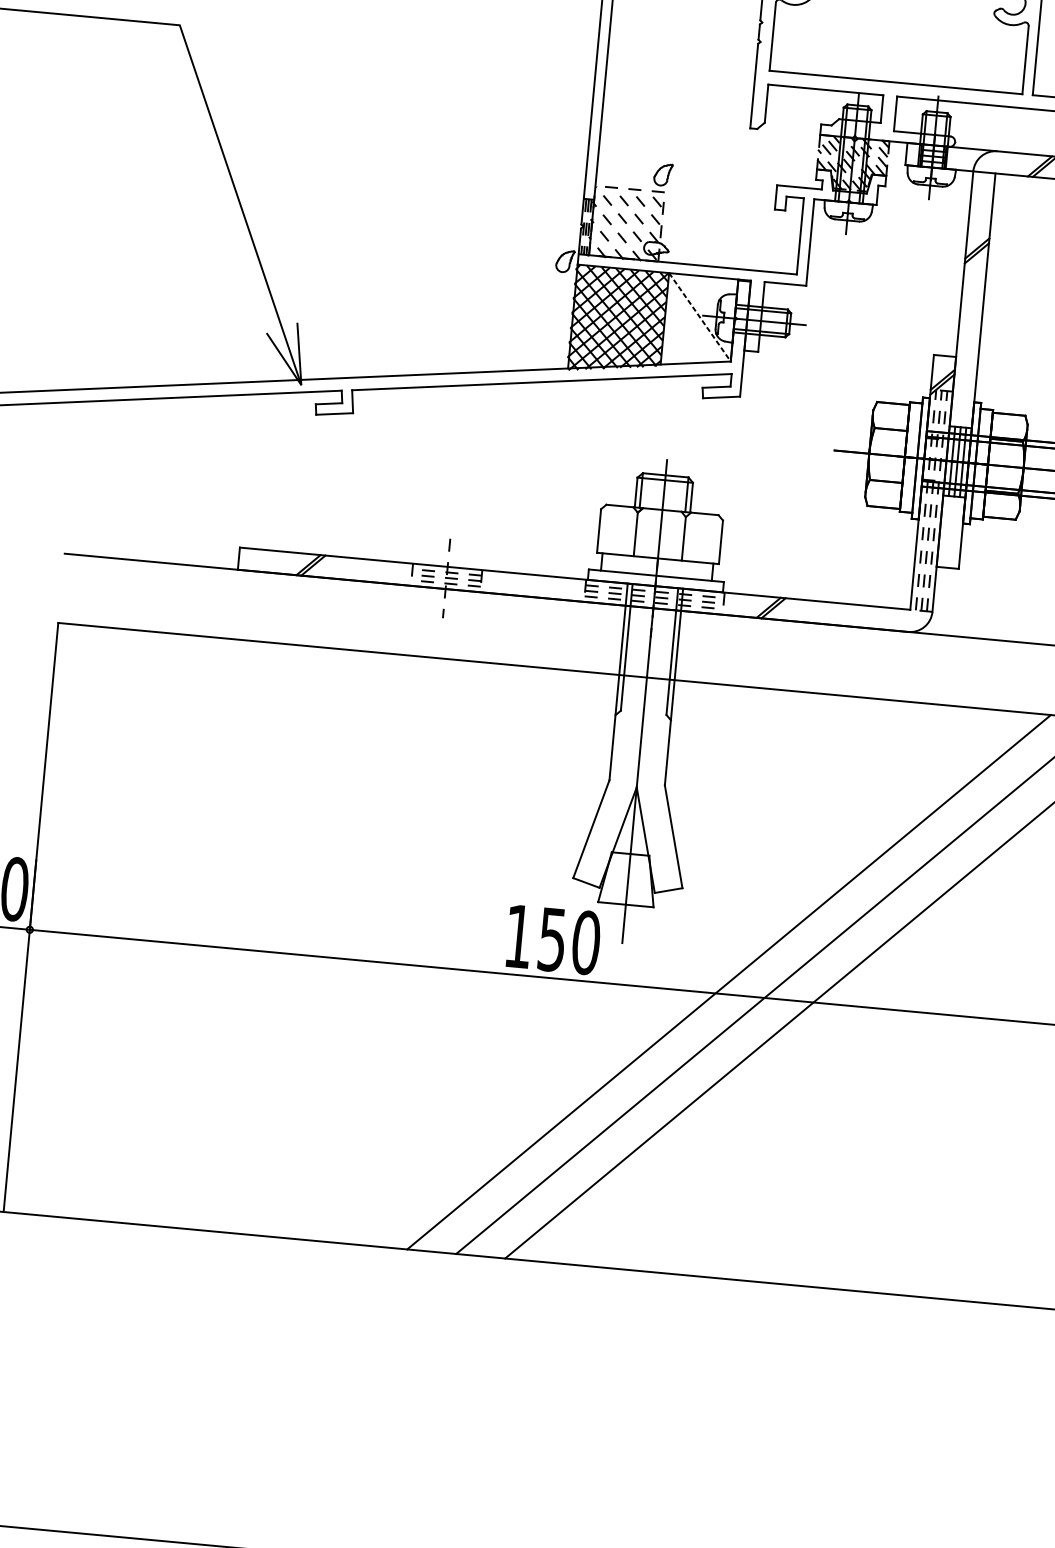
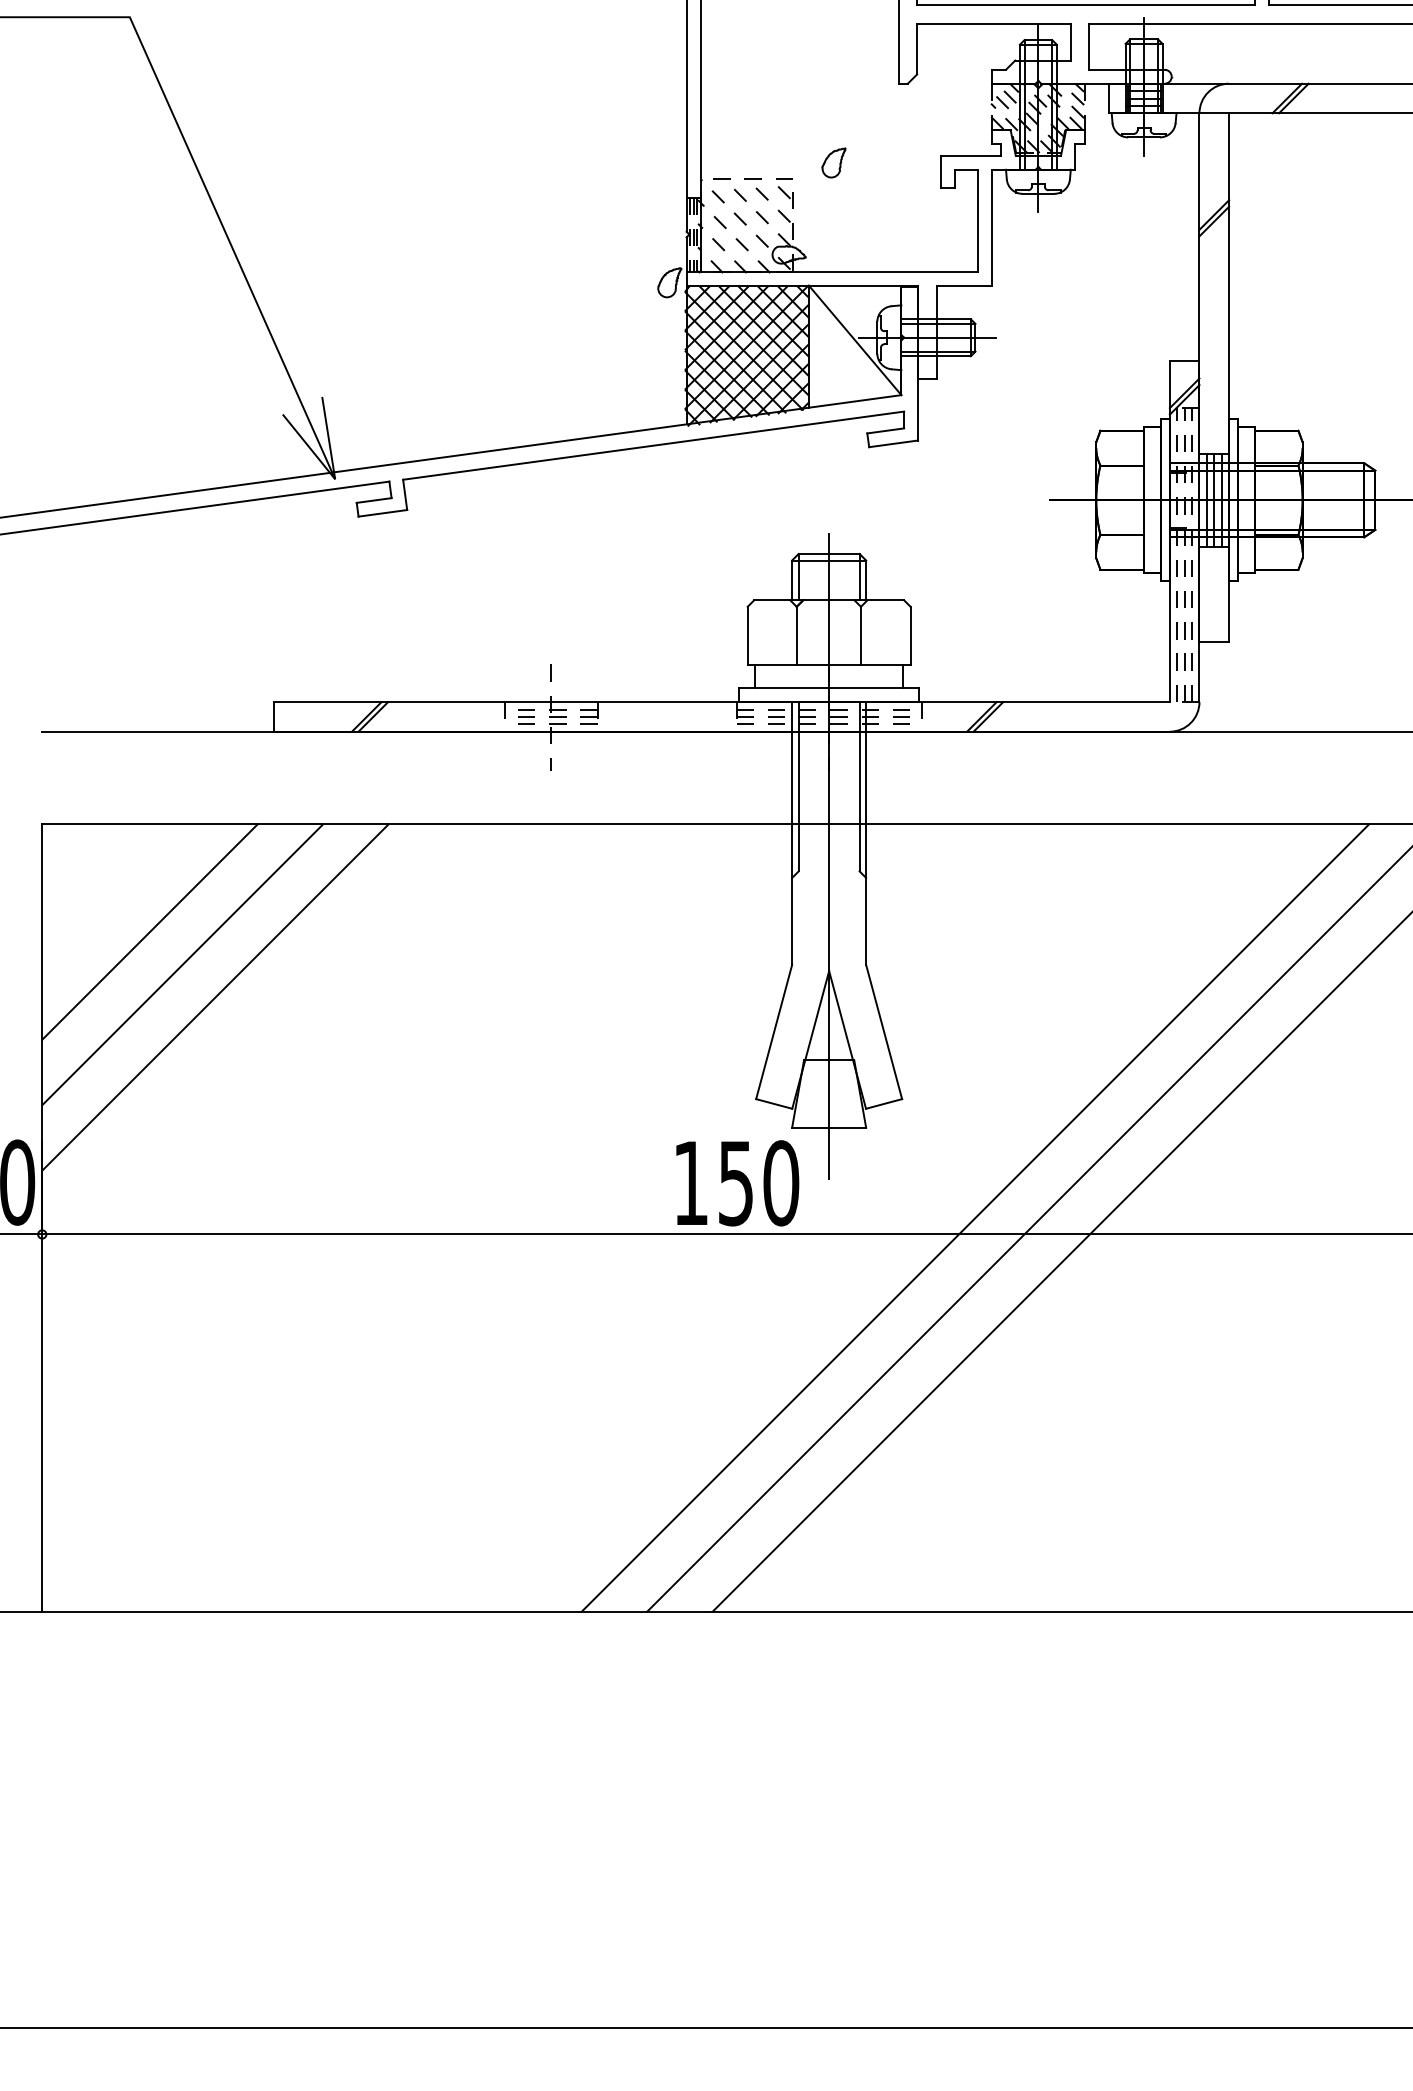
part: (662, 174) -> (833, 162), moved
line: (700, 317) -> (855, 340), dashed -> solid
line: (131, 710) -> (149, 931), added
line: (153, 737) -> (182, 964), added
line: (175, 764) -> (215, 997), added

